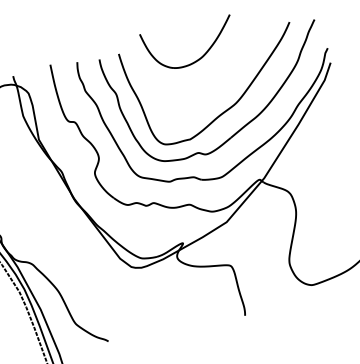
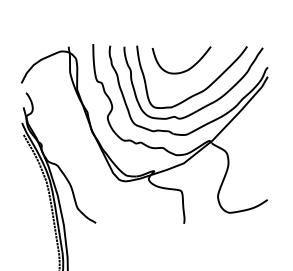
part: (198, 57) -> (186, 69), moved

